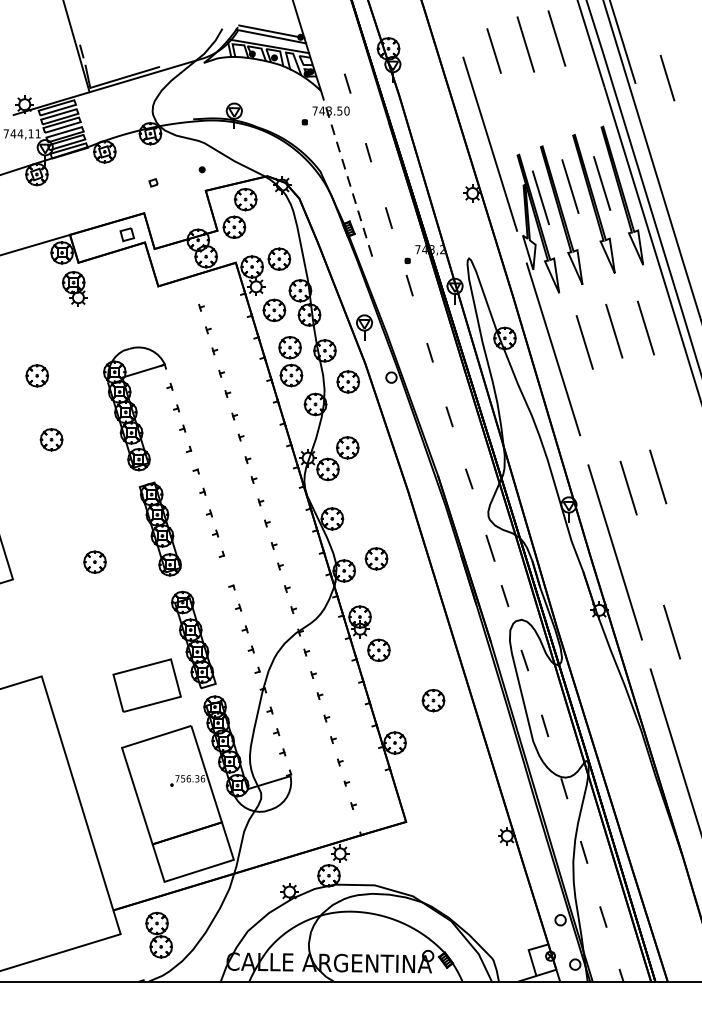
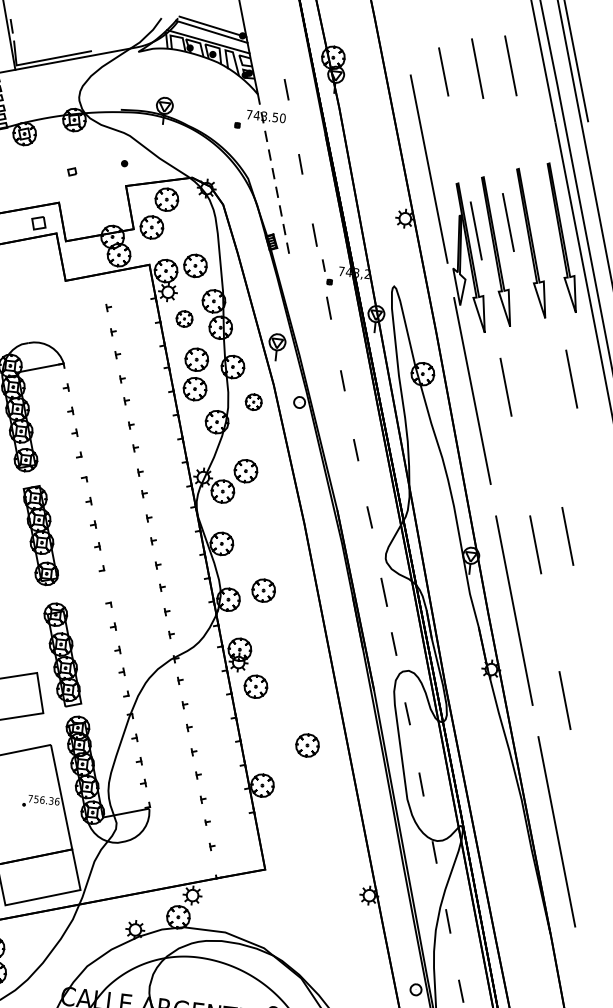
line: (602, 183) -> (542, 222), removed
line: (370, 250) -> (323, 265), moved
part: (274, 310) -> (184, 319), size x0.7
line: (614, 330) -> (538, 378), removed
part: (347, 381) -> (253, 401), size x0.7

